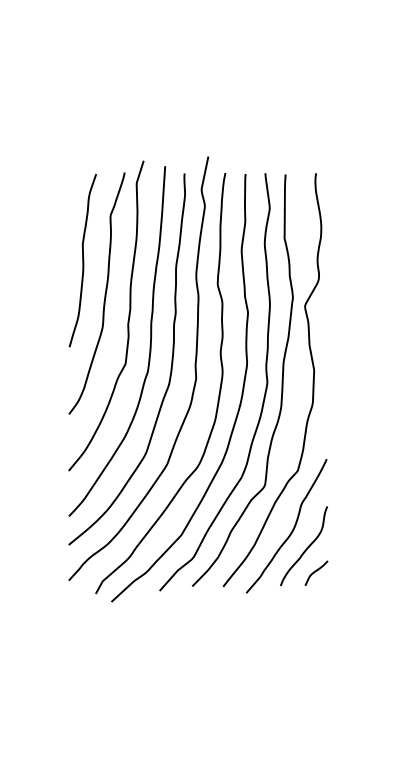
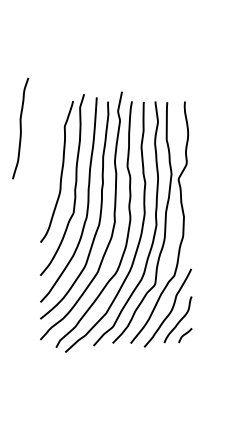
curve: (82, 260) -> (20, 128), moved

